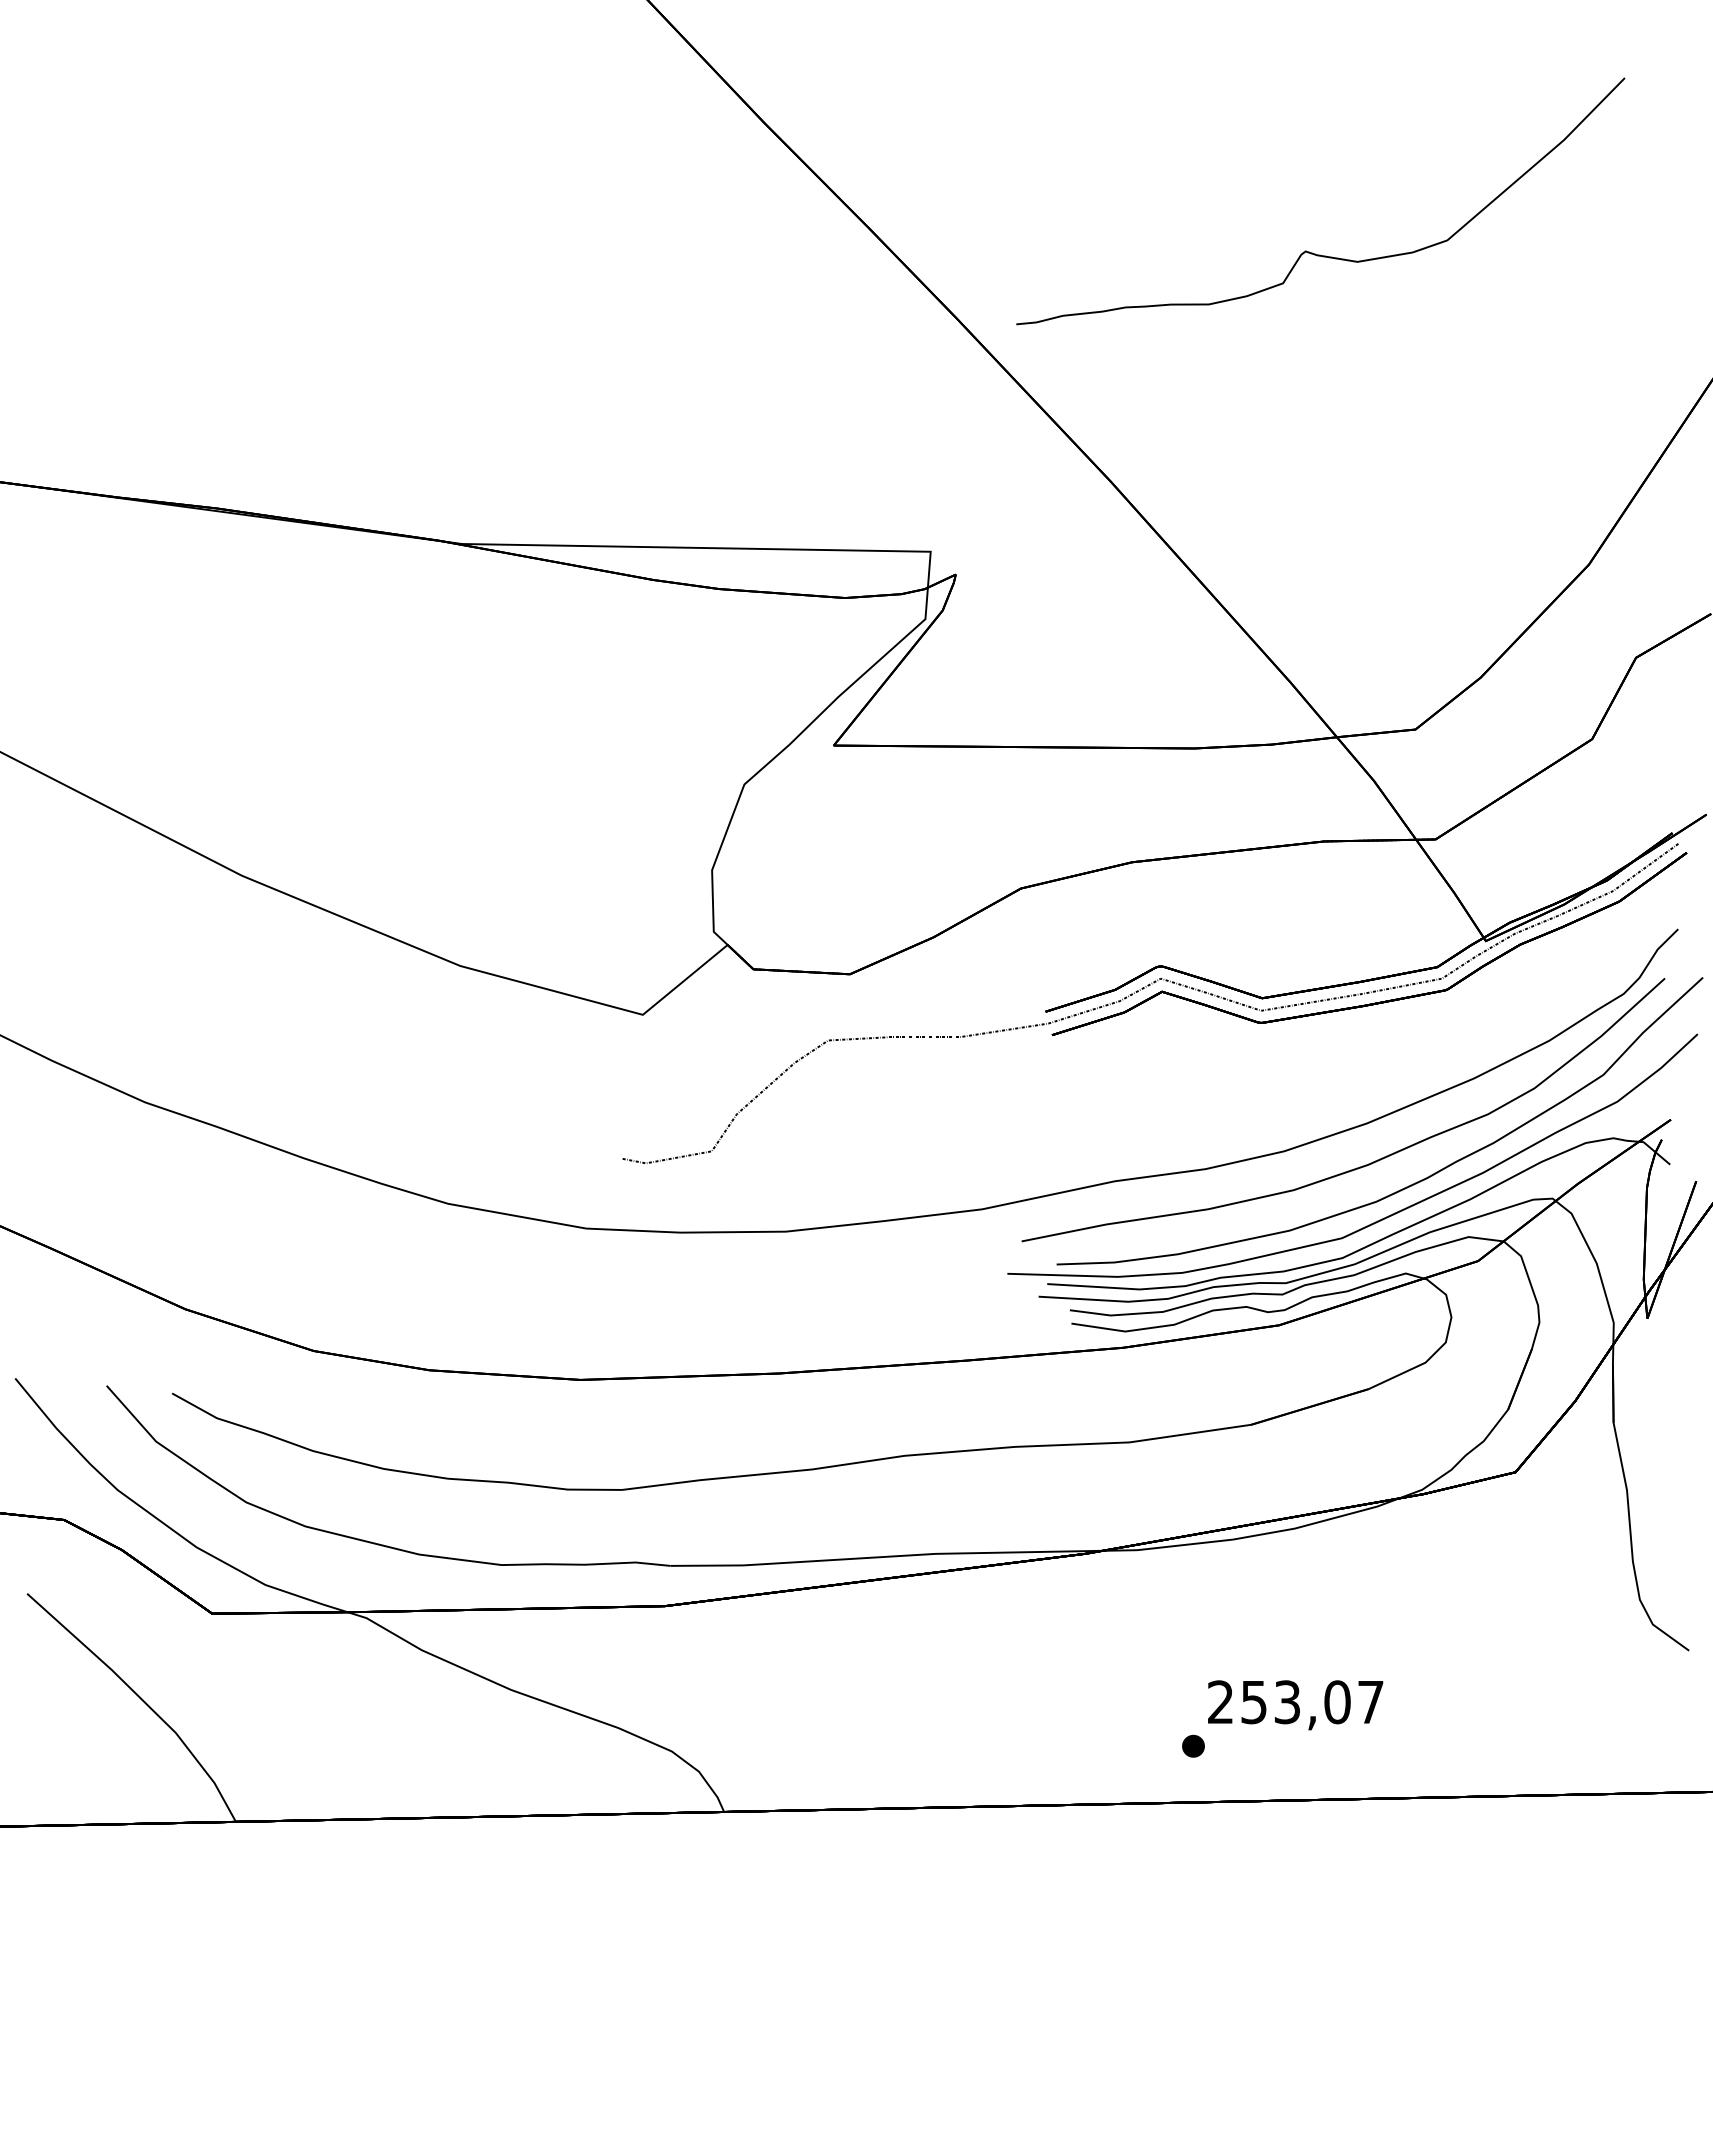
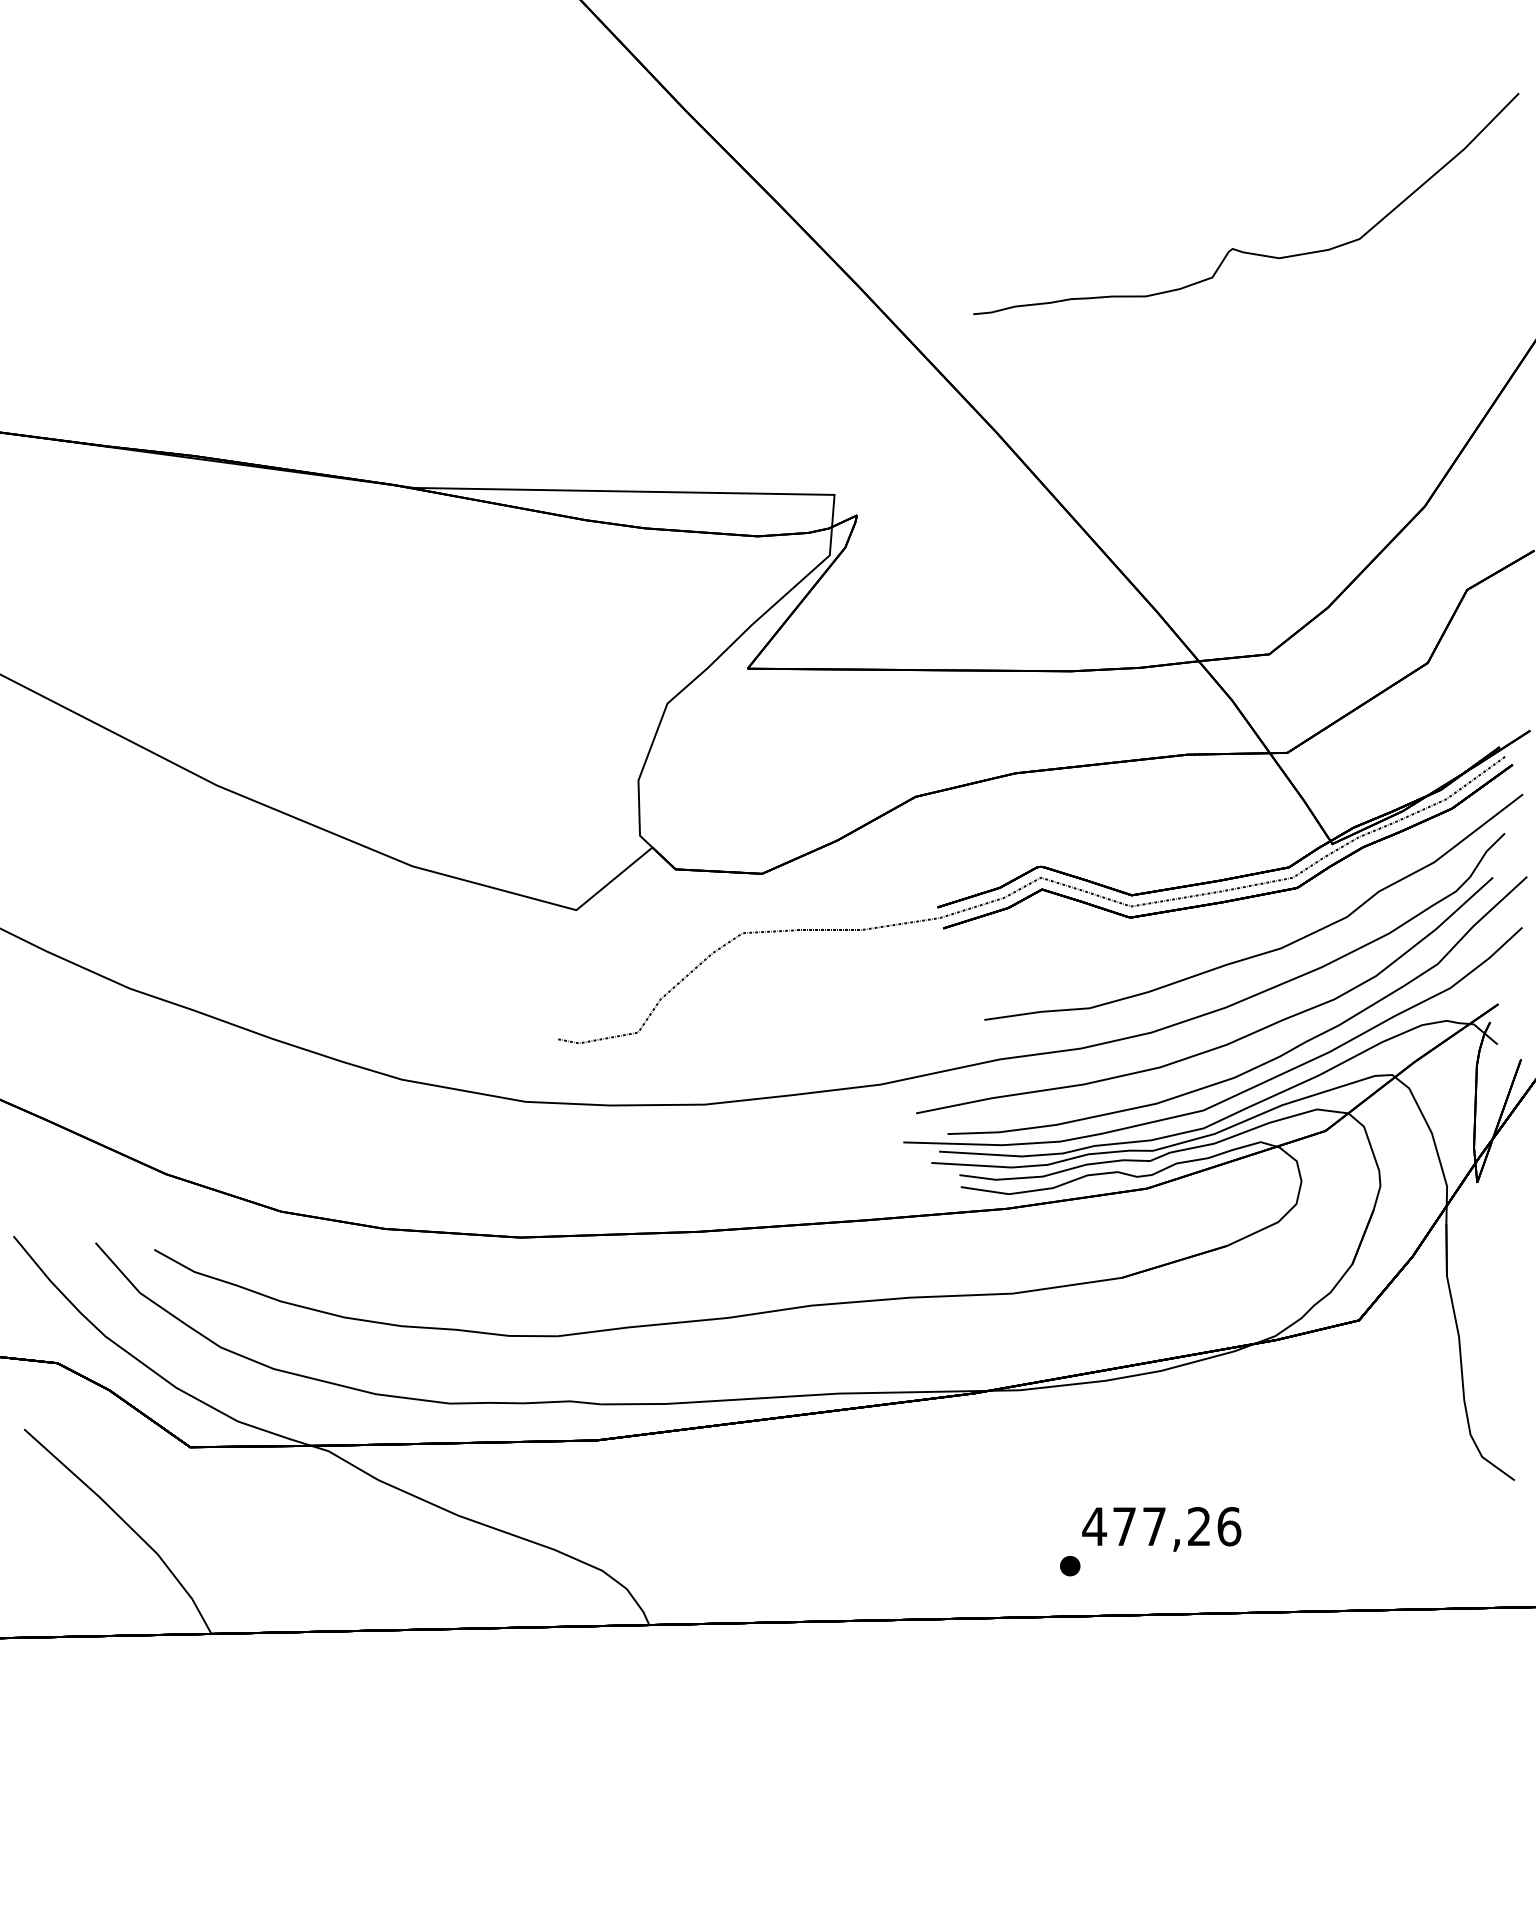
curve: (1306, 250) -> (1233, 248), moved
curve: (1414, 1060) -> (1268, 951), added
text: (1295, 1702) -> (1161, 1526), 253,07 -> 477,26

